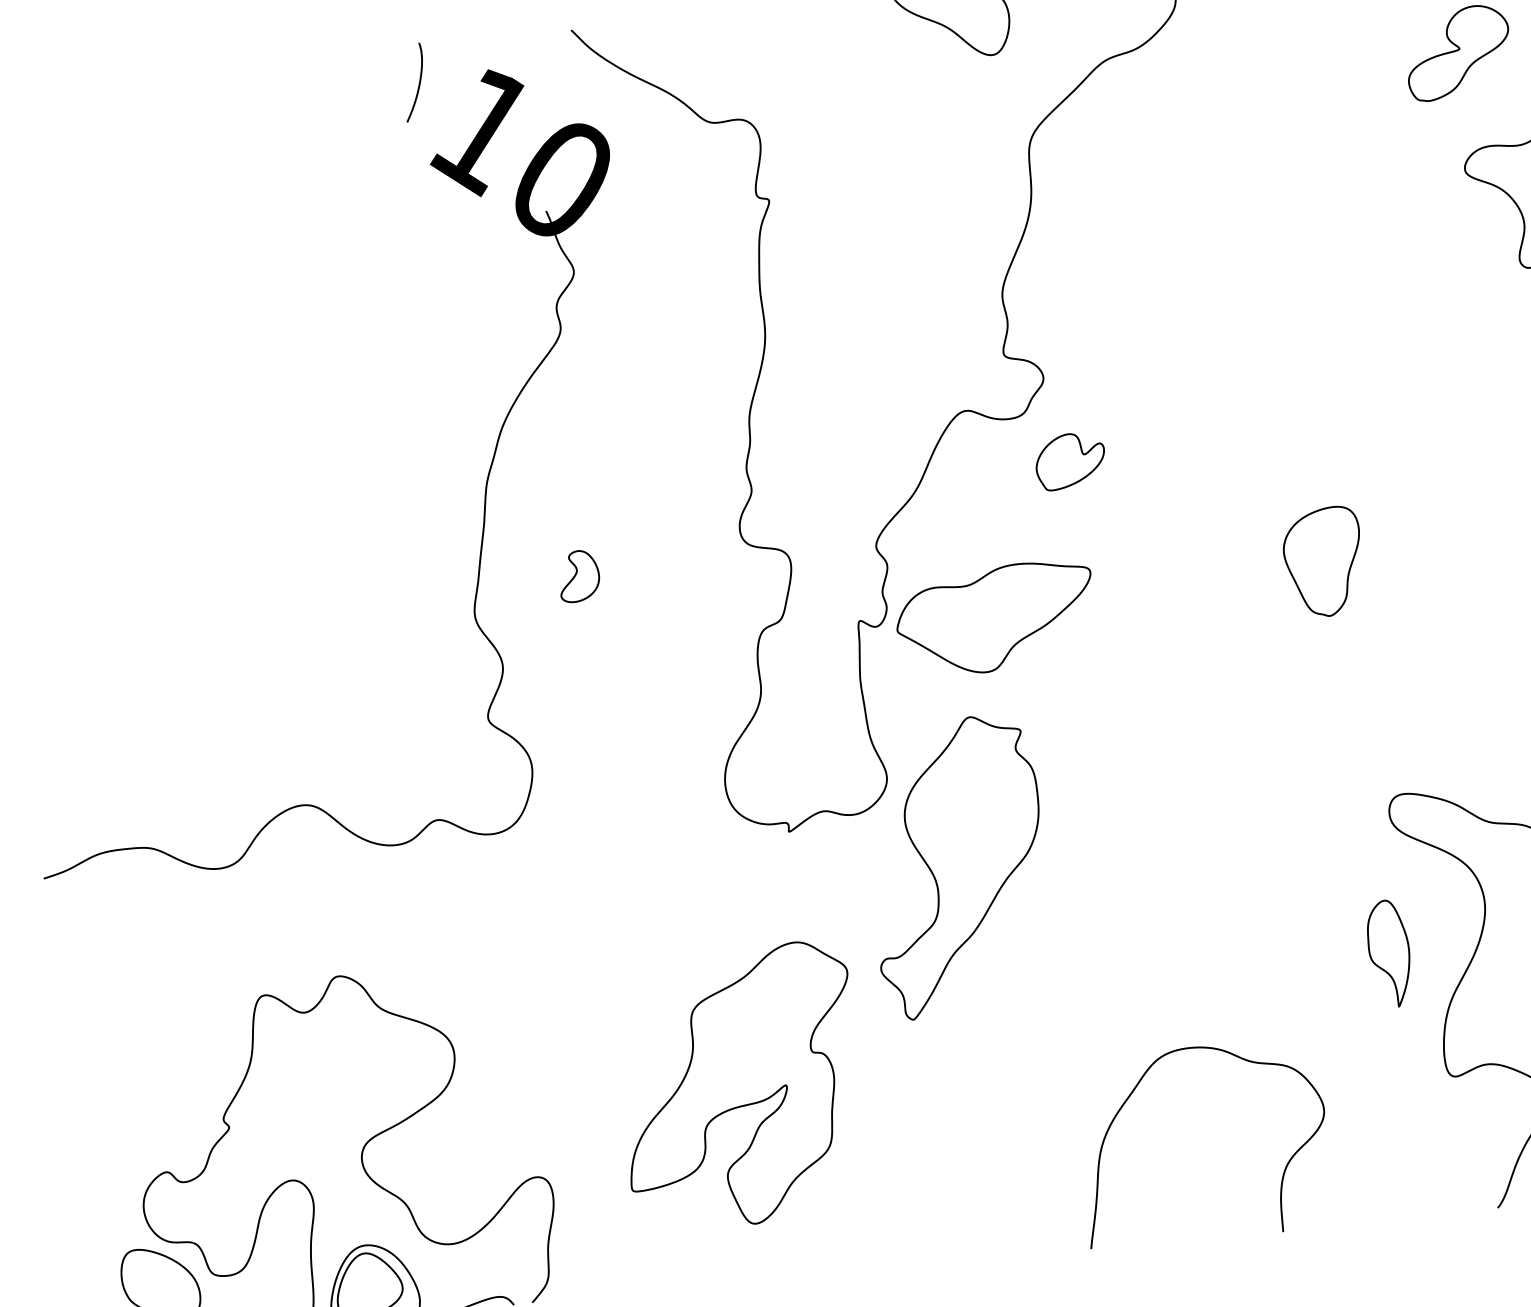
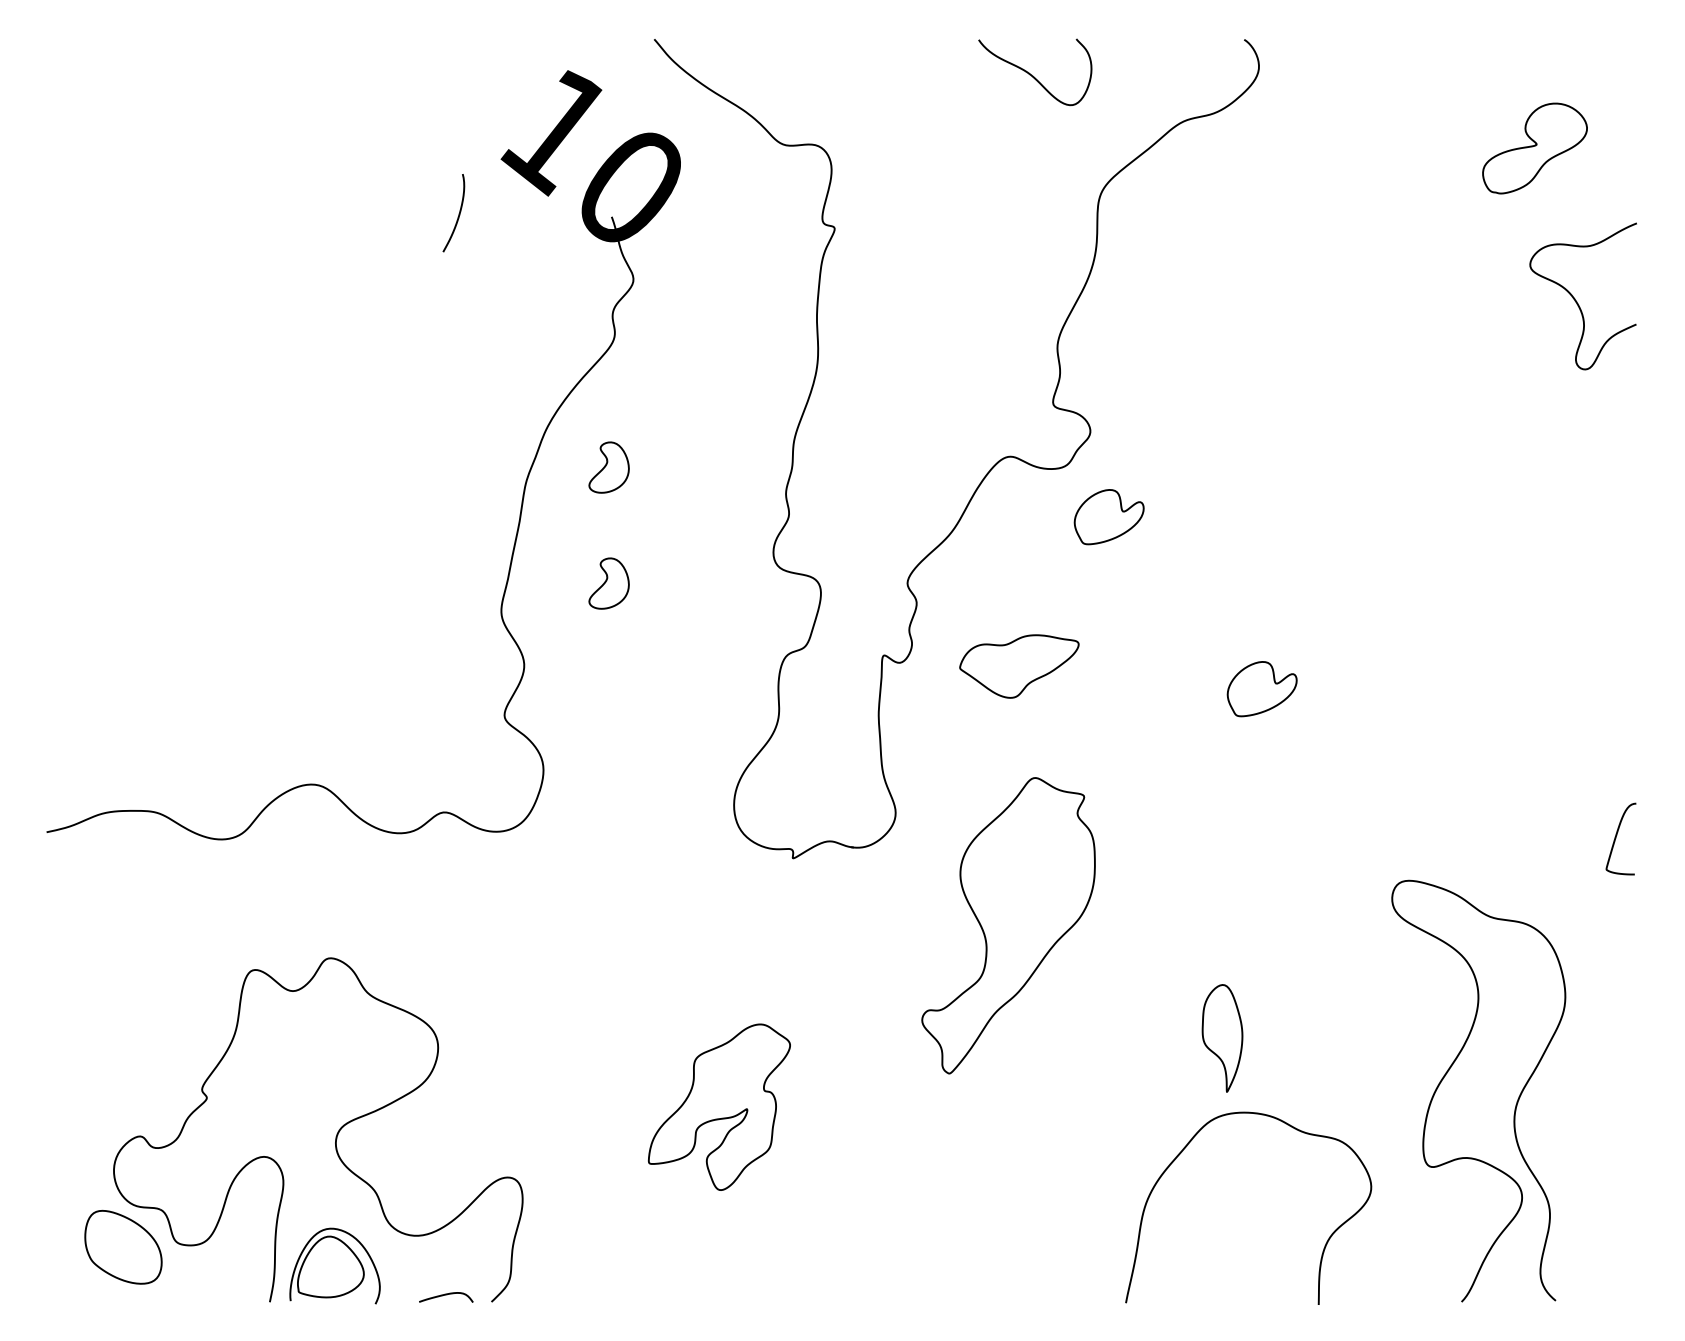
curve: (418, 82) -> (458, 213), moved
part: (567, 460) -> (608, 467), added
part: (1322, 562) -> (1350, 642), removed
part: (995, 618) -> (1019, 666), size x0.6
part: (1238, 618) -> (1261, 689), added
part: (957, 866) -> (1008, 925), moved
part: (1389, 953) -> (1222, 1038), moved
part: (740, 1086) -> (719, 1107), size x0.6
curve: (1283, 1172) -> (1324, 1245), moved

